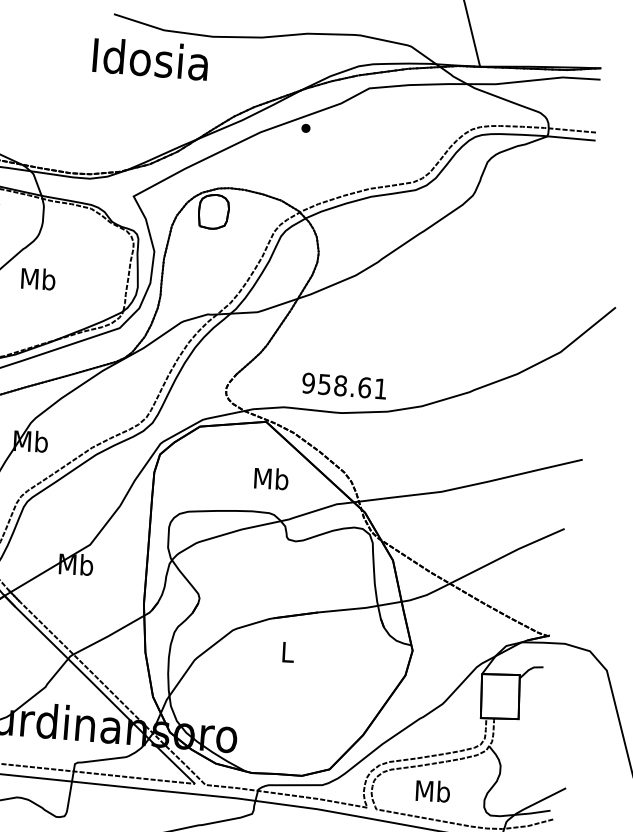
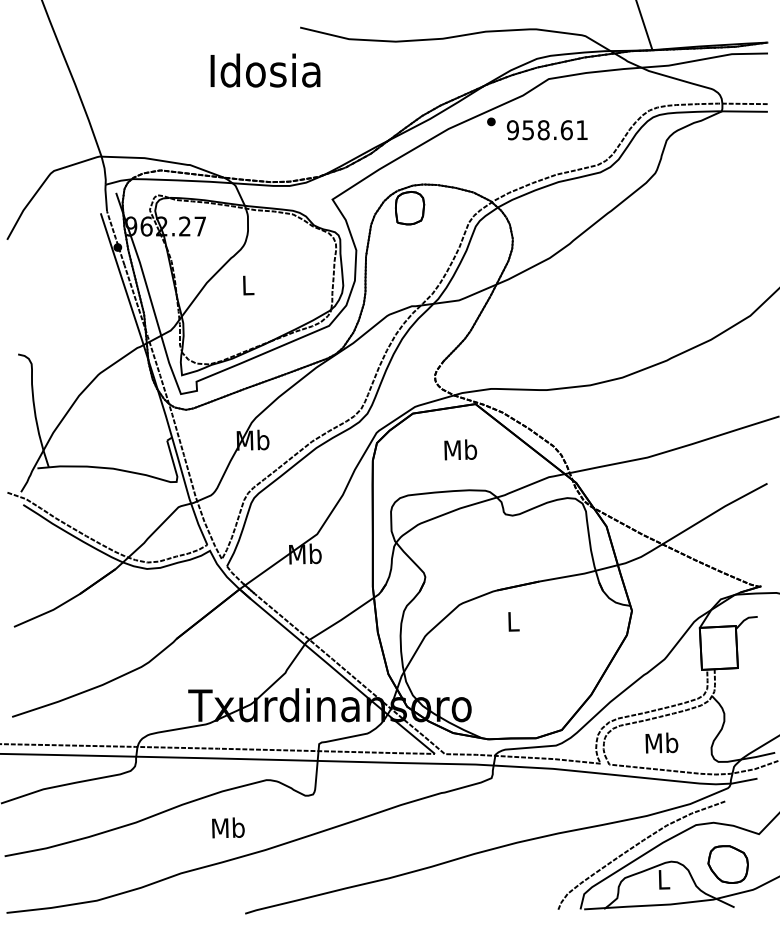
text: (150, 59) -> (265, 70), moved
text: (37, 278) -> (247, 284), Mb -> L
text: (344, 386) -> (547, 130), moved
text: (271, 478) -> (460, 449), moved

